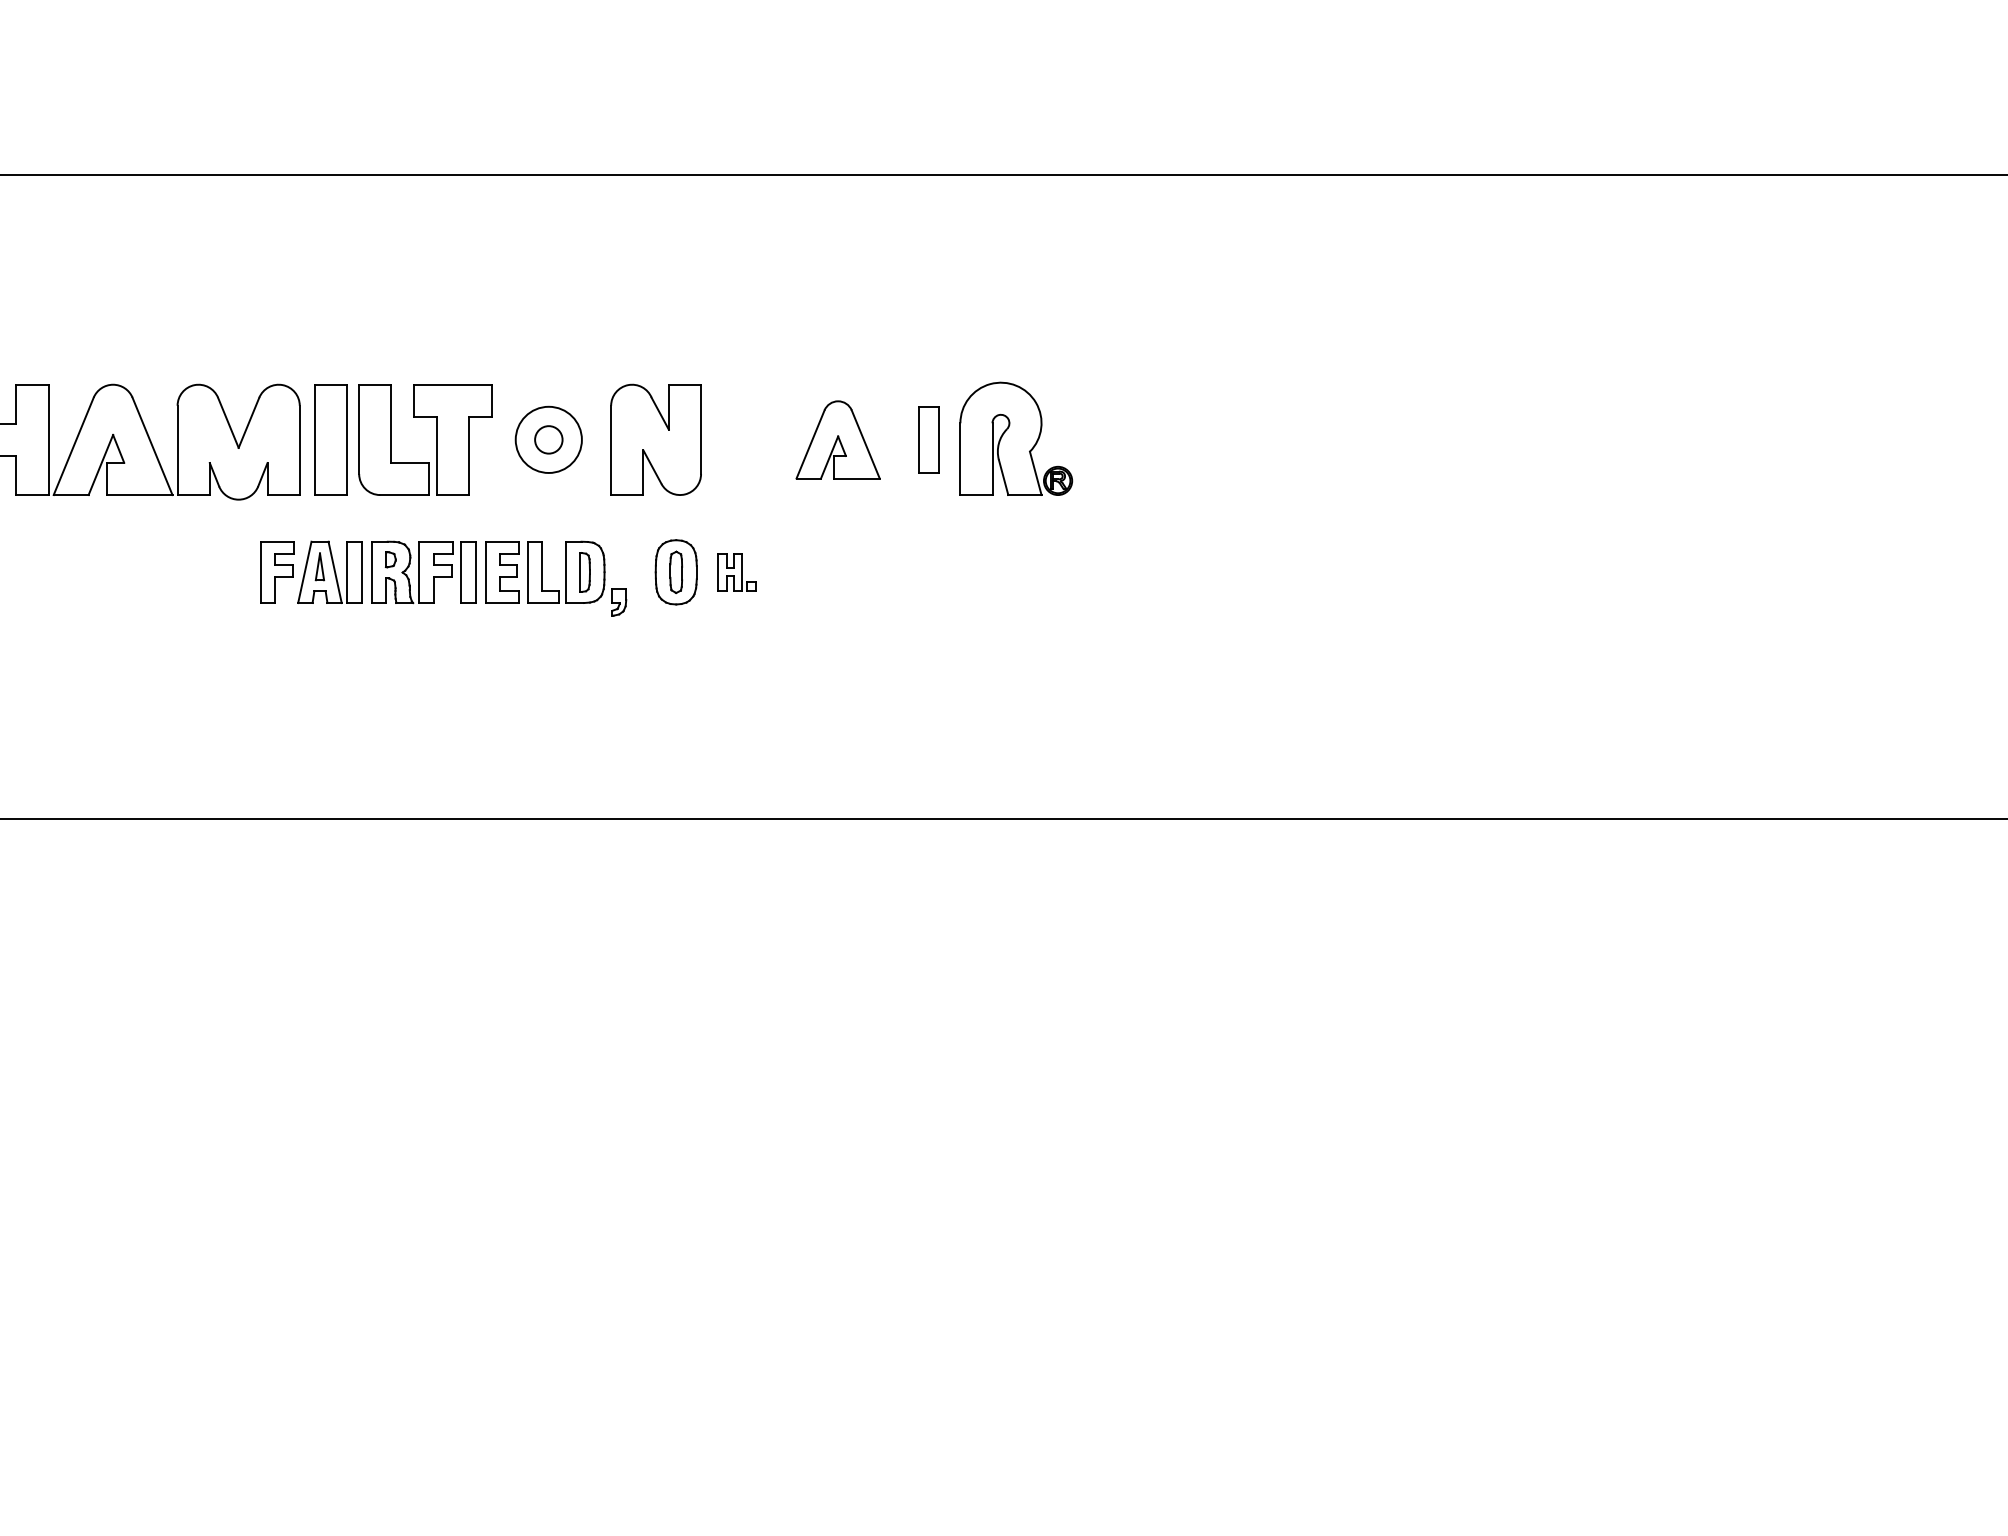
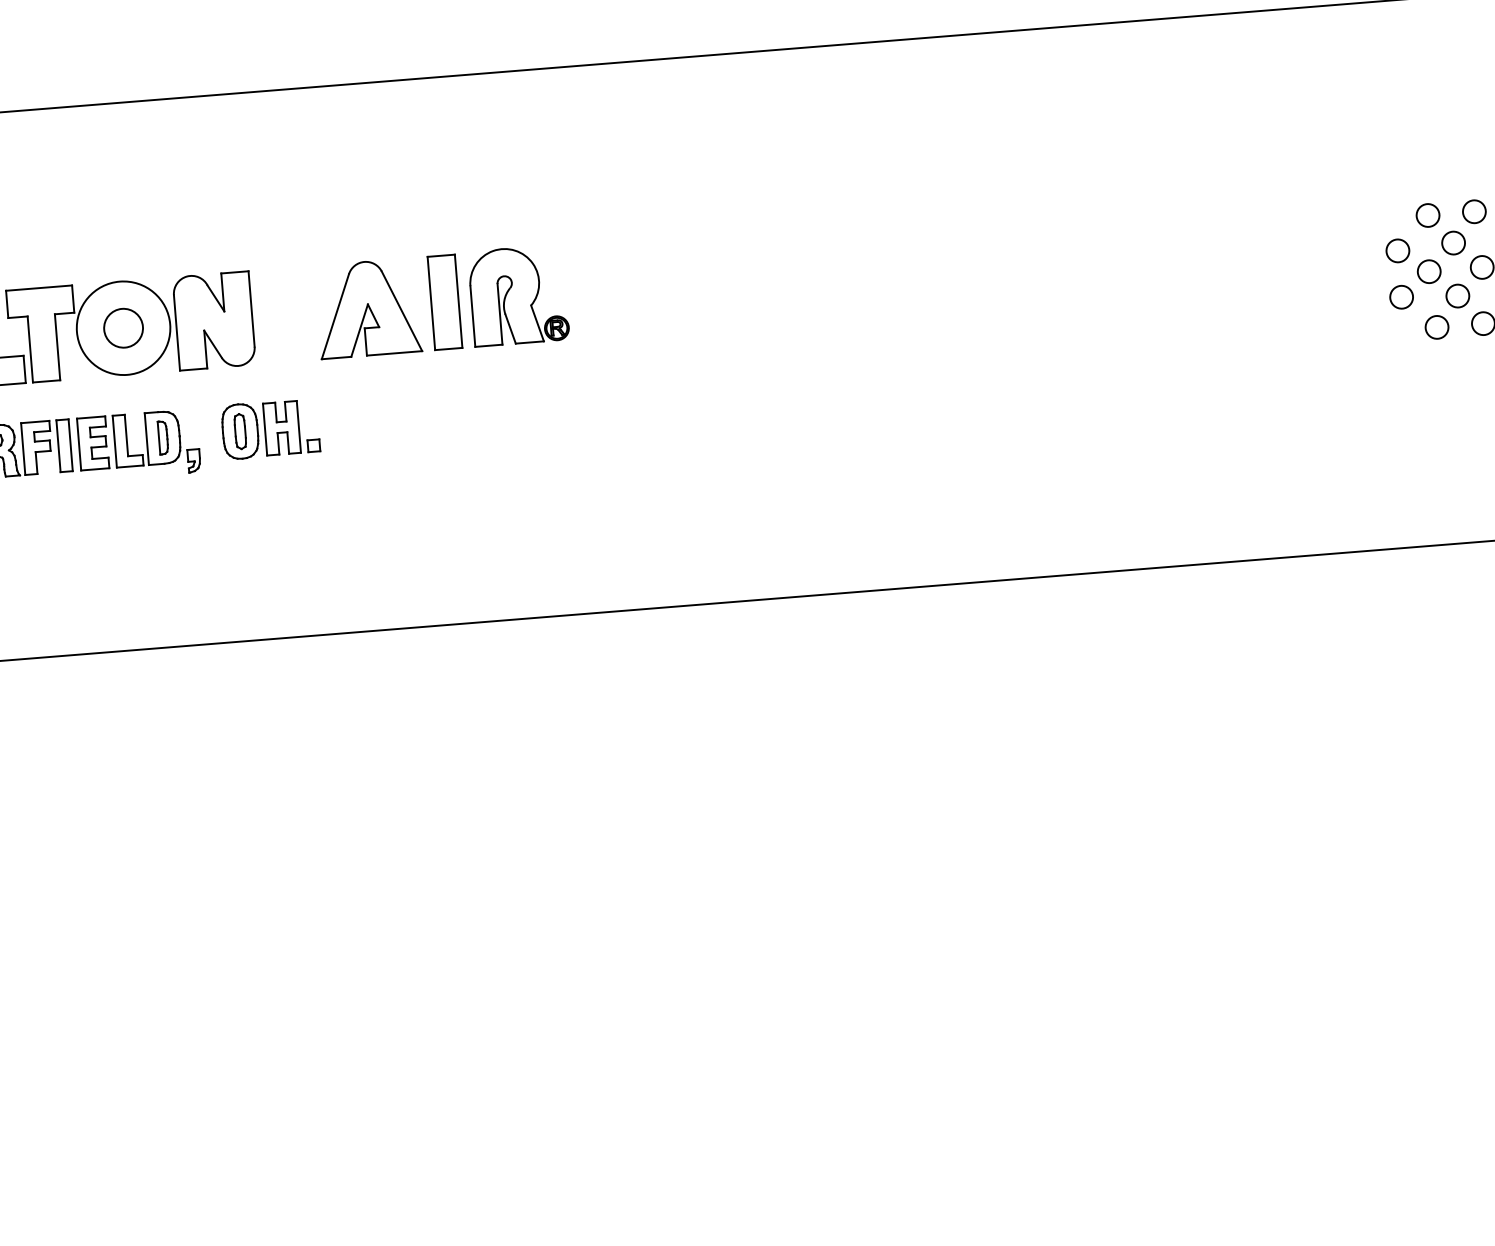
circle: (548, 439) -> (123, 327), size x1.67
circle: (548, 439) -> (123, 327), size x1.67
part: (837, 439) -> (367, 308), size x1.43
part: (928, 439) -> (444, 302), size x1.67
part: (736, 572) -> (291, 427), size x1.67

